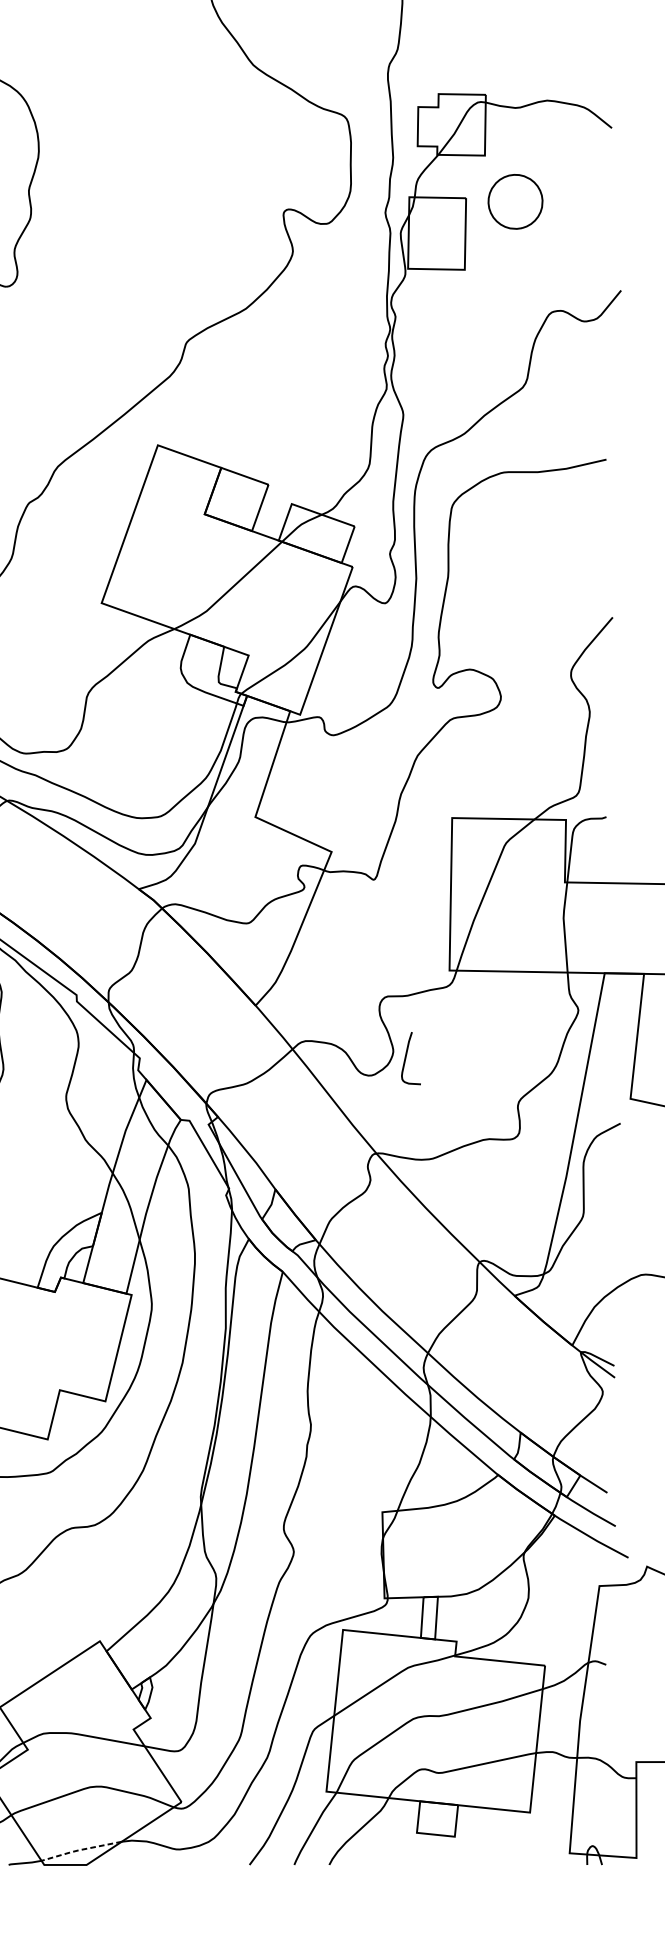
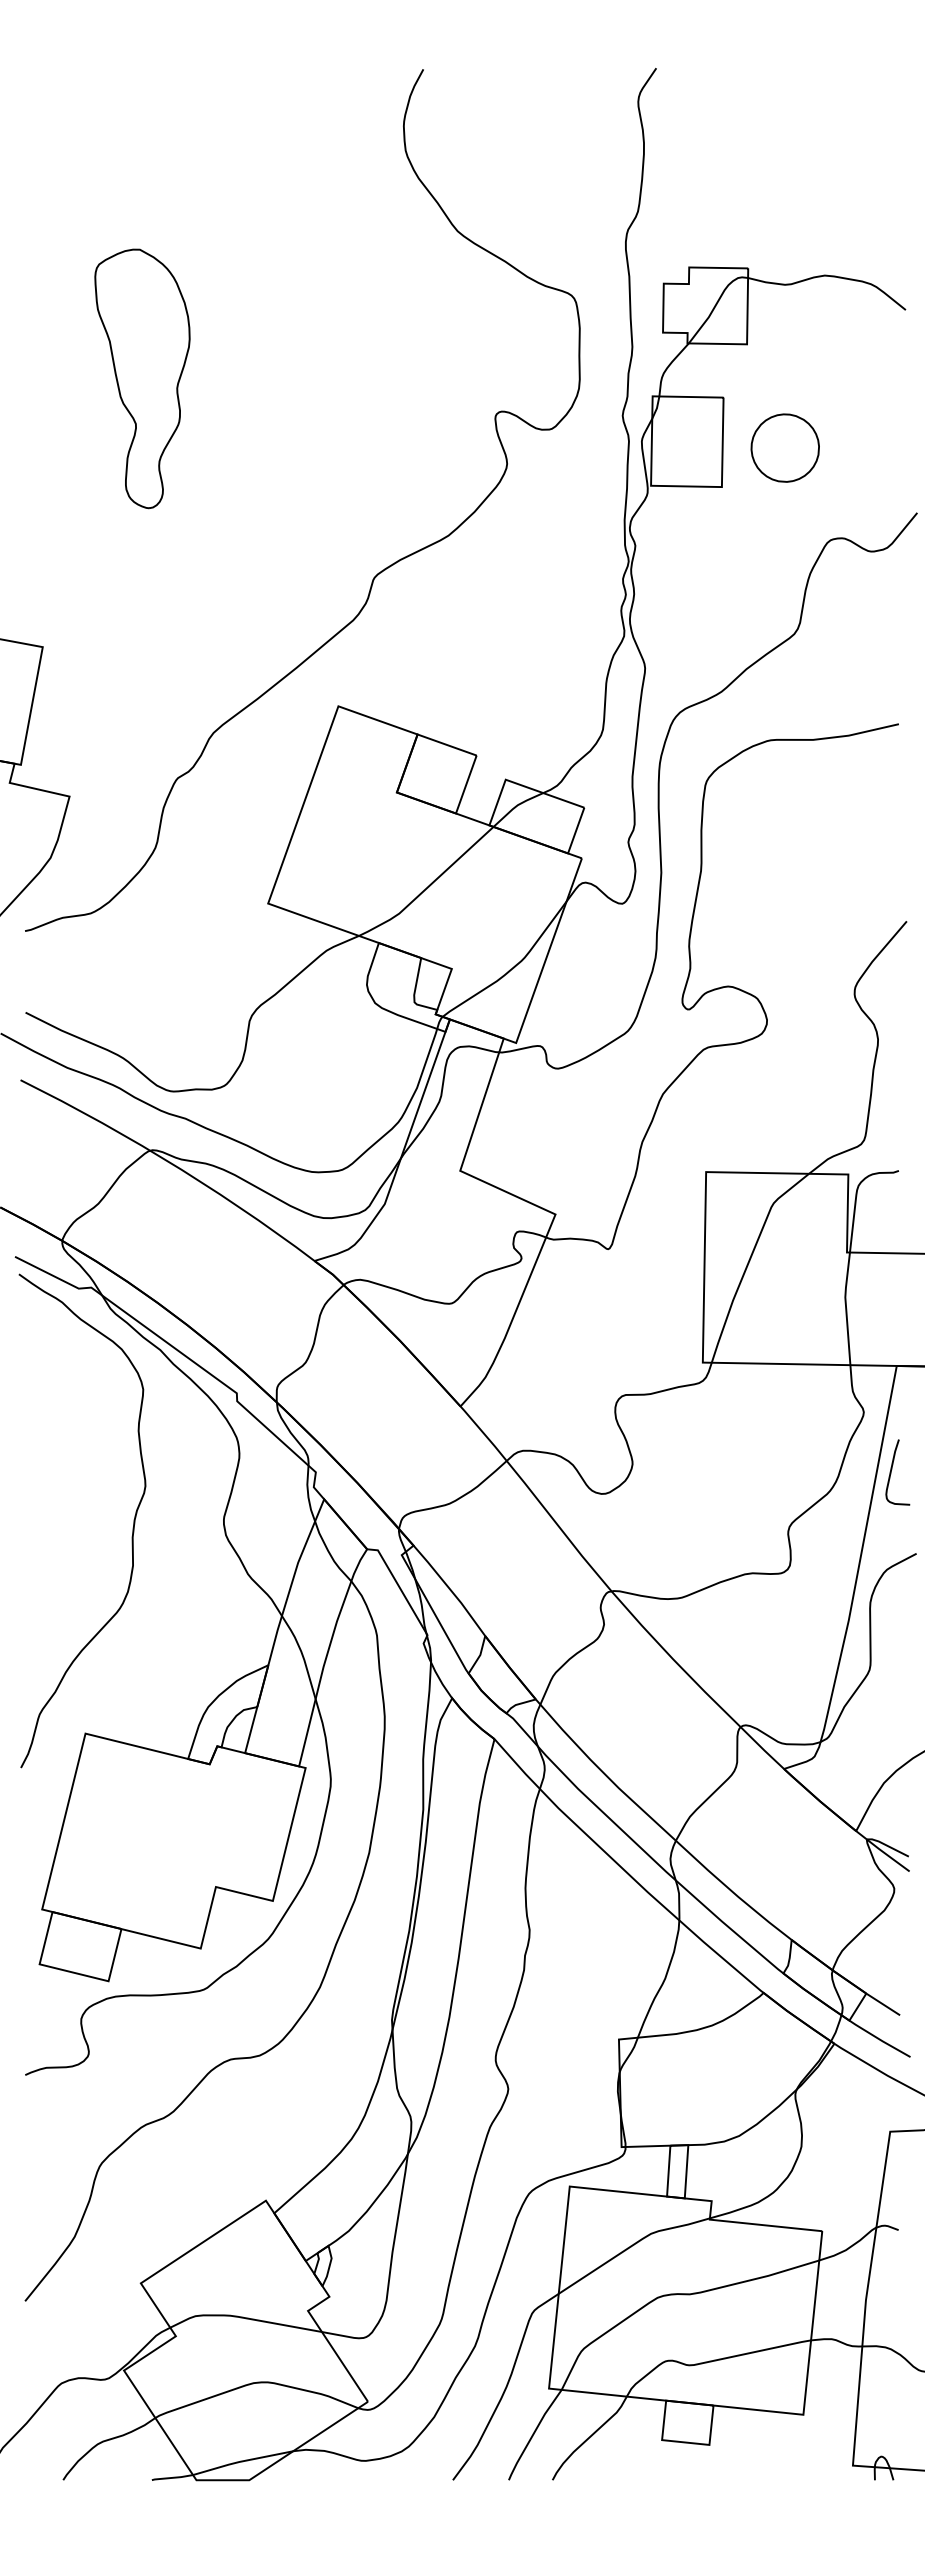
part: (514, 201) -> (784, 447), moved
curve: (406, 1056) -> (892, 1469), moved
line: (80, 1849) -> (241, 2461), dashed -> solid

